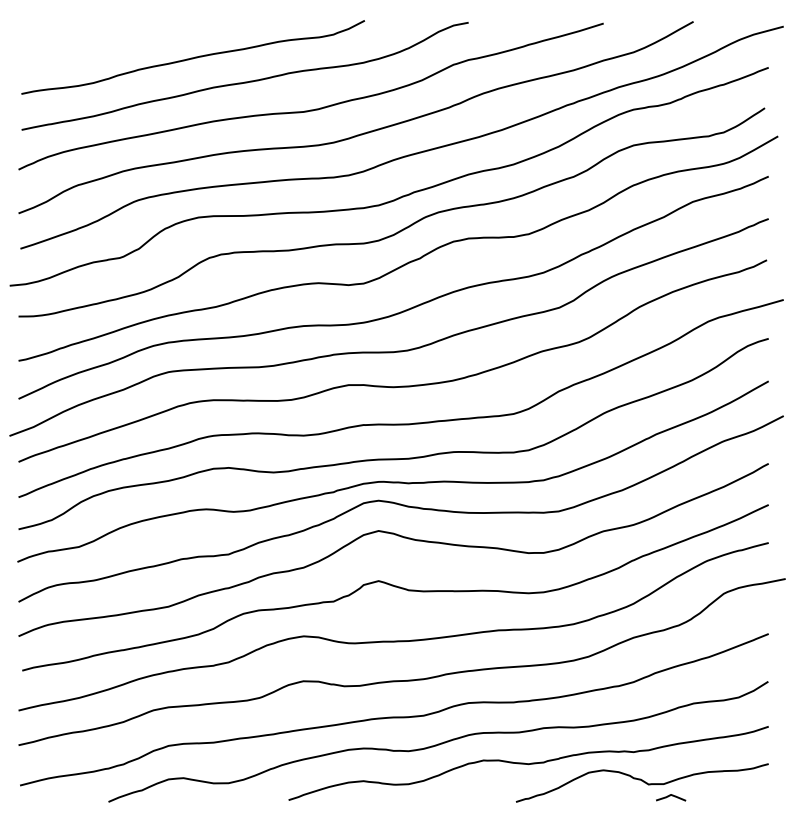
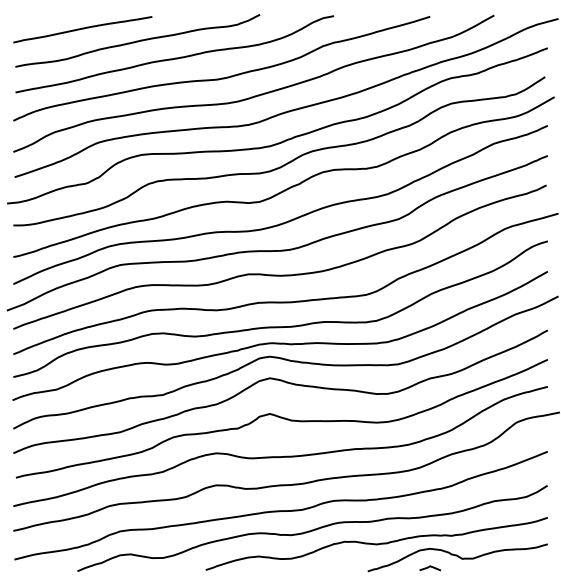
curve: (115, 41) -> (82, 29), added
line: (669, 796) -> (429, 567), moved

